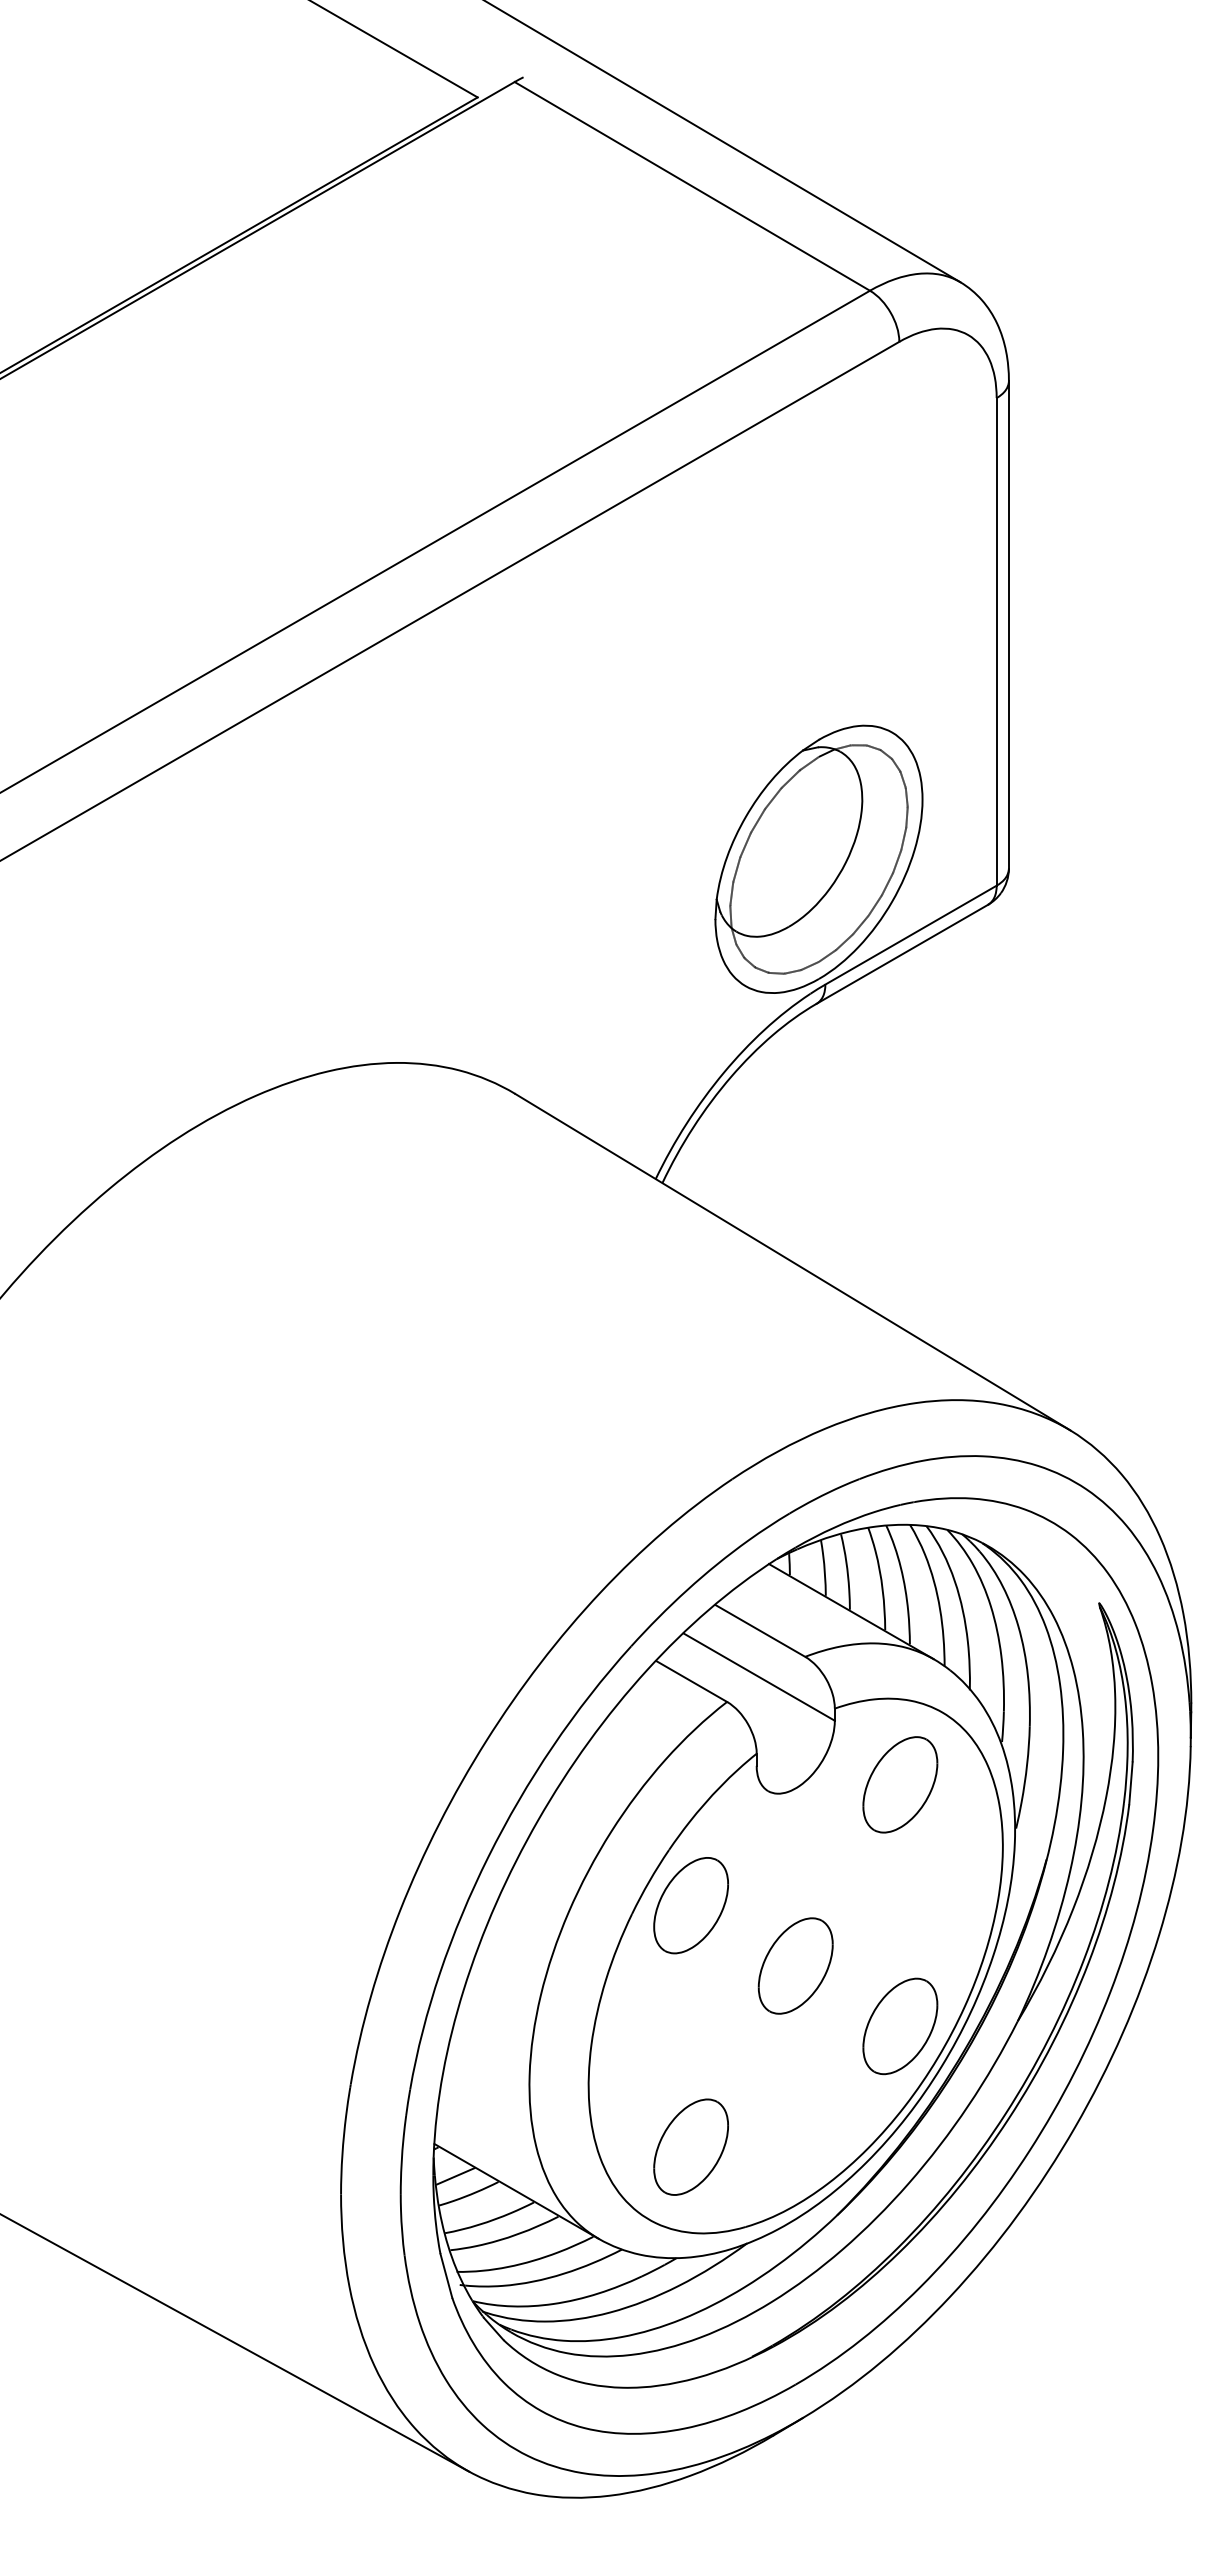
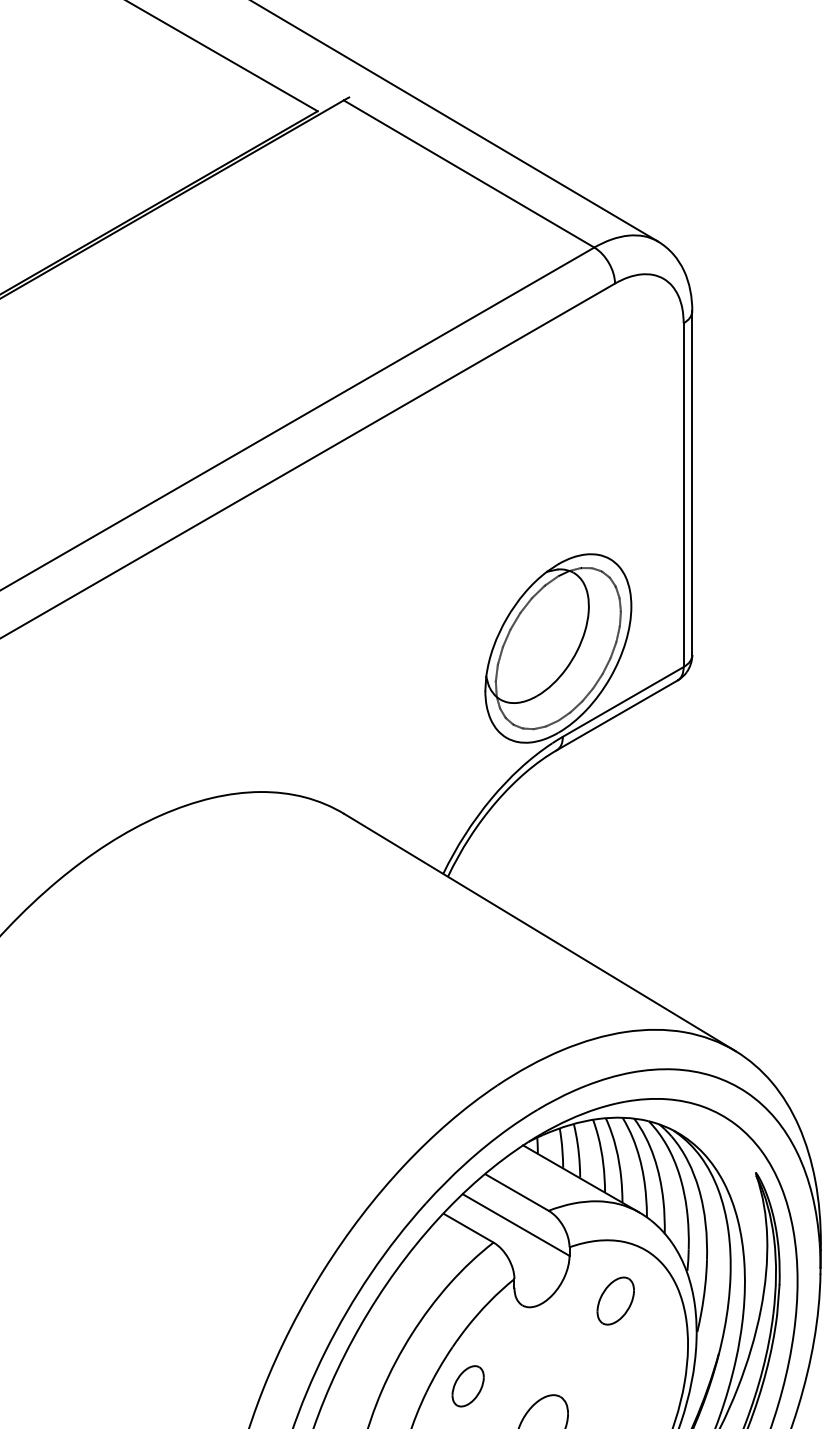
part: (900, 1784) -> (615, 1300), size x0.7
part: (690, 1905) -> (467, 1386), size x0.6

